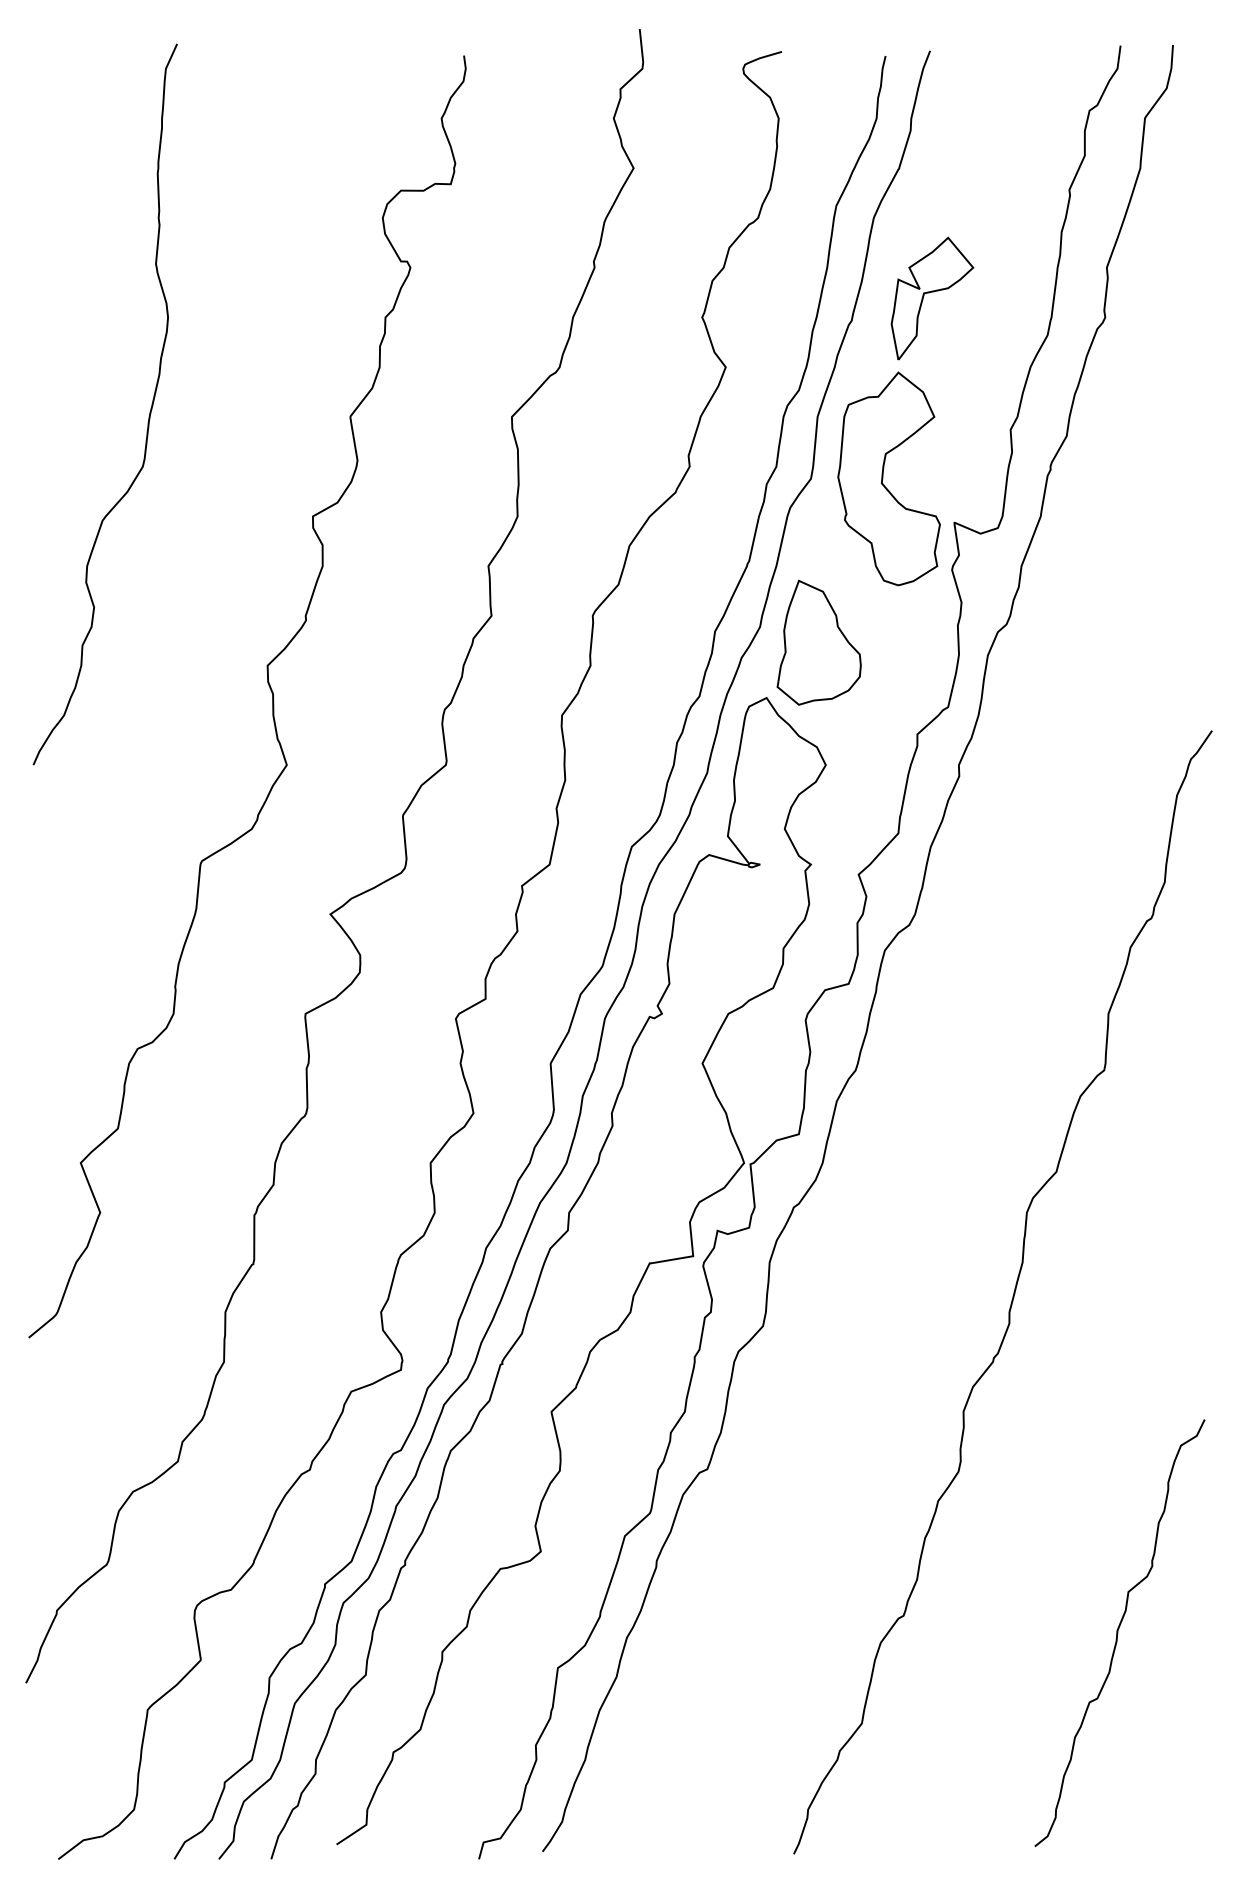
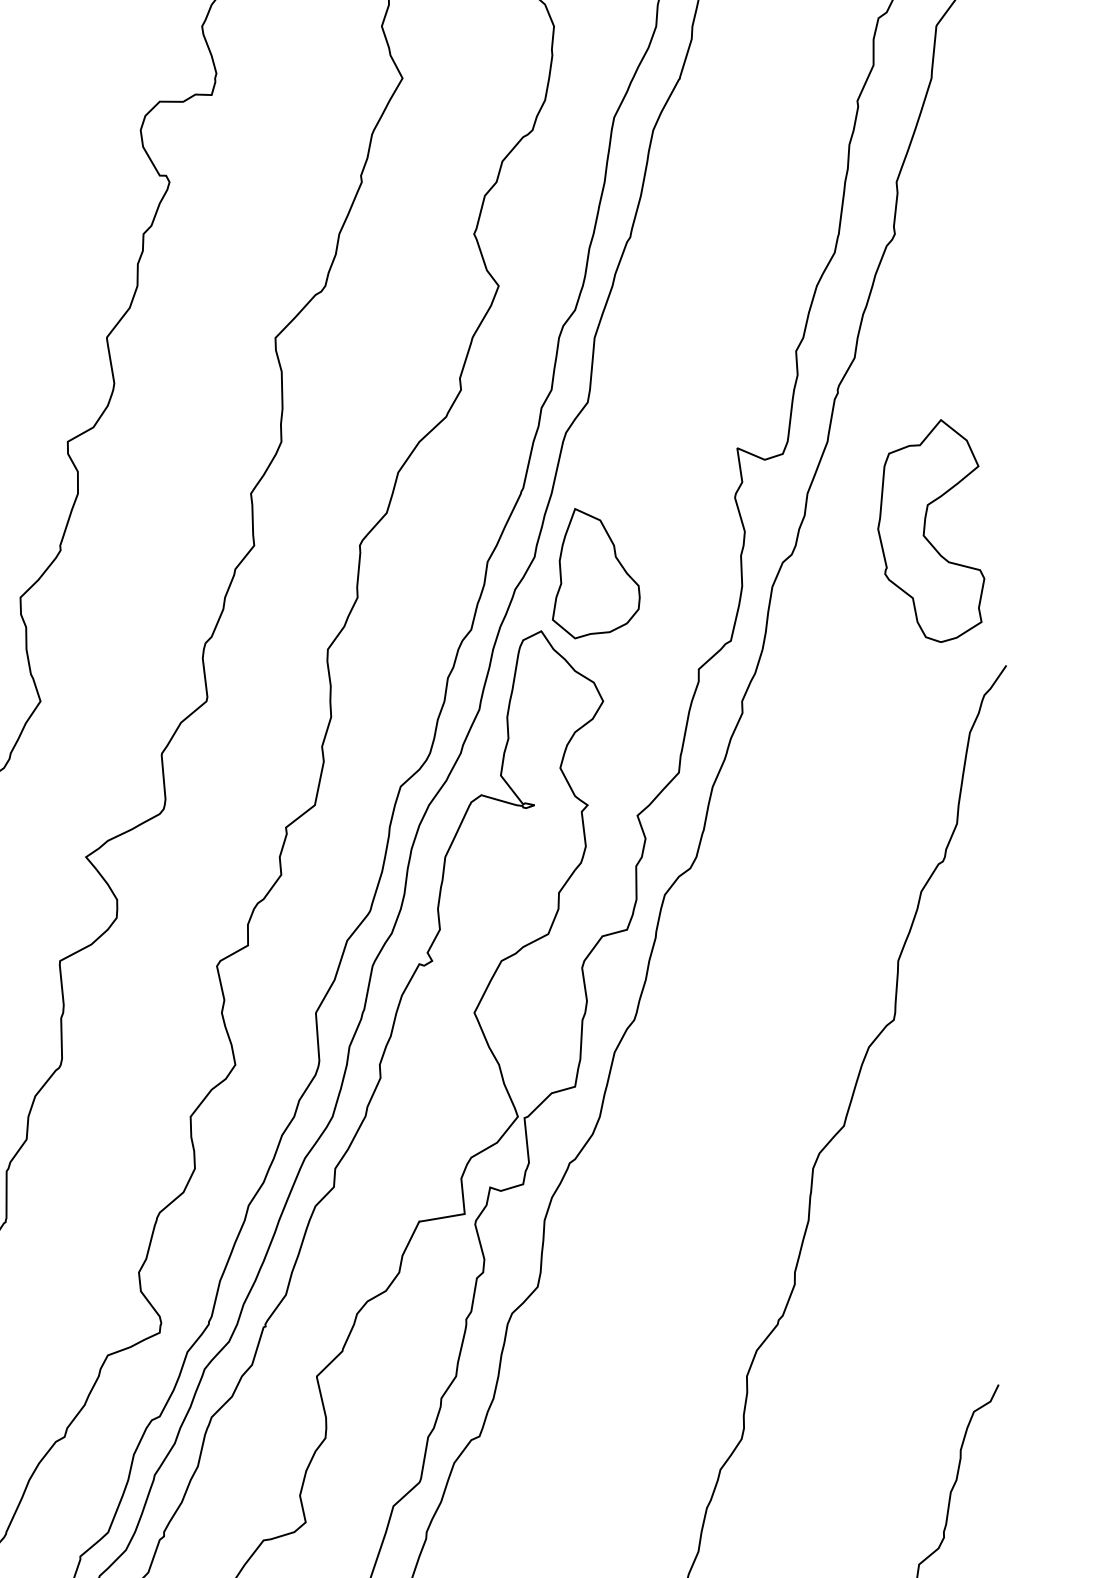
part: (932, 298) -> (714, 214), removed
part: (888, 478) -> (930, 530), moved

